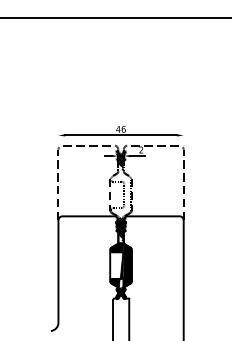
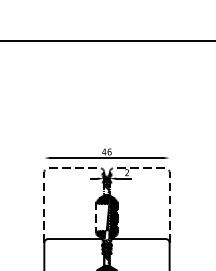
hatch: (121, 194) -> (107, 217), added

